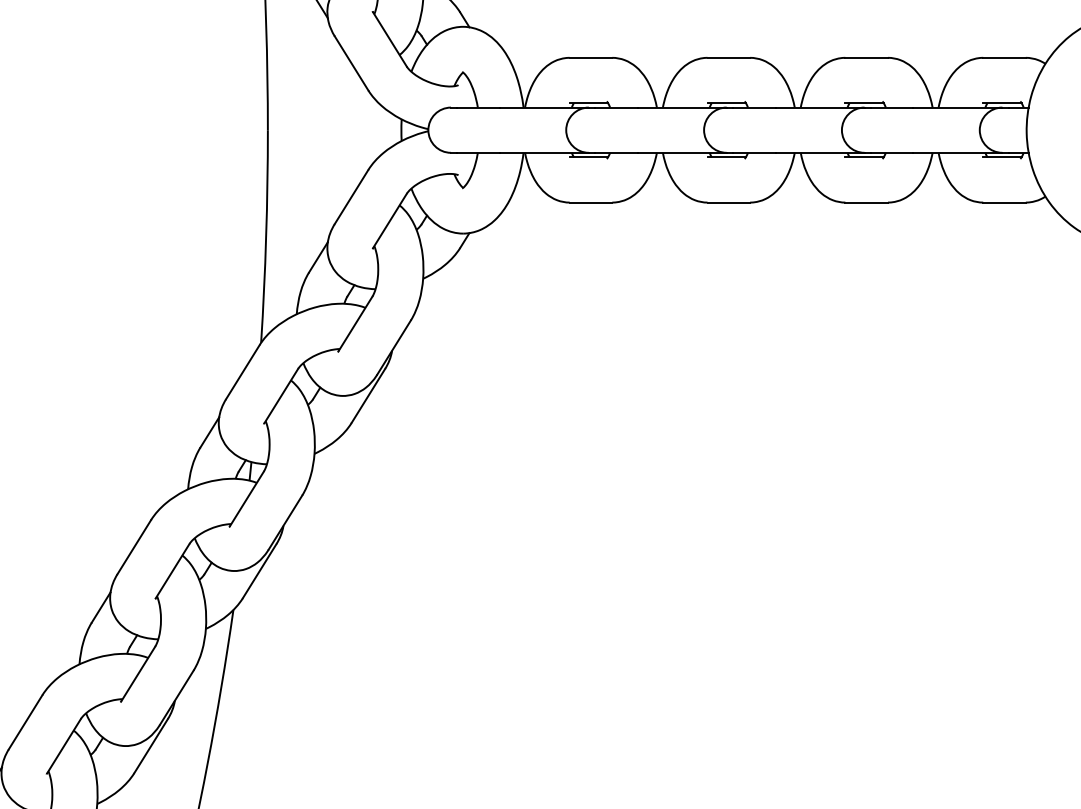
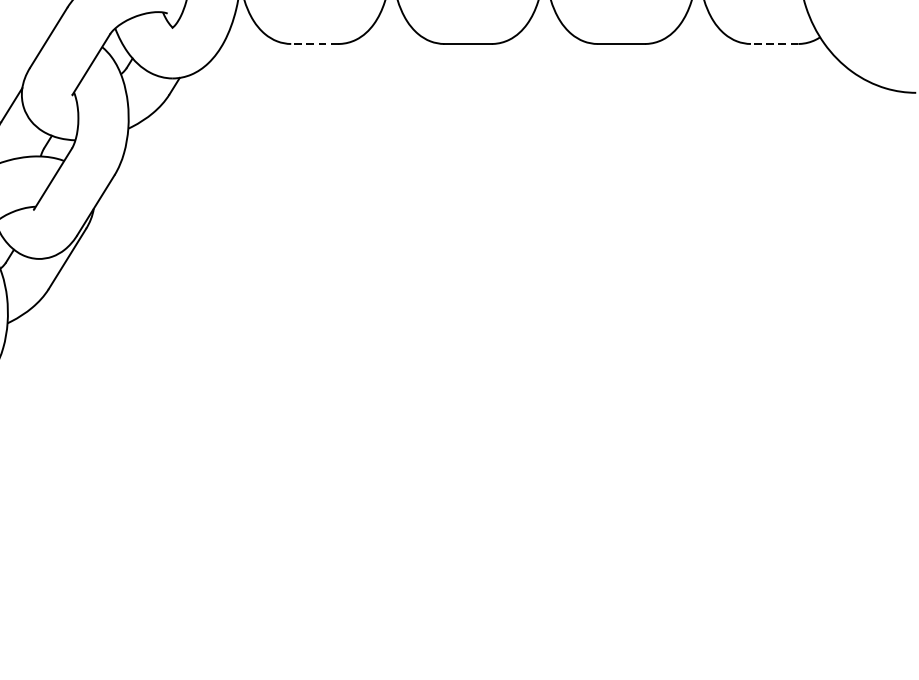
line: (590, 202) -> (314, 43), solid -> dashed
line: (1004, 202) -> (774, 43), solid -> dashed

